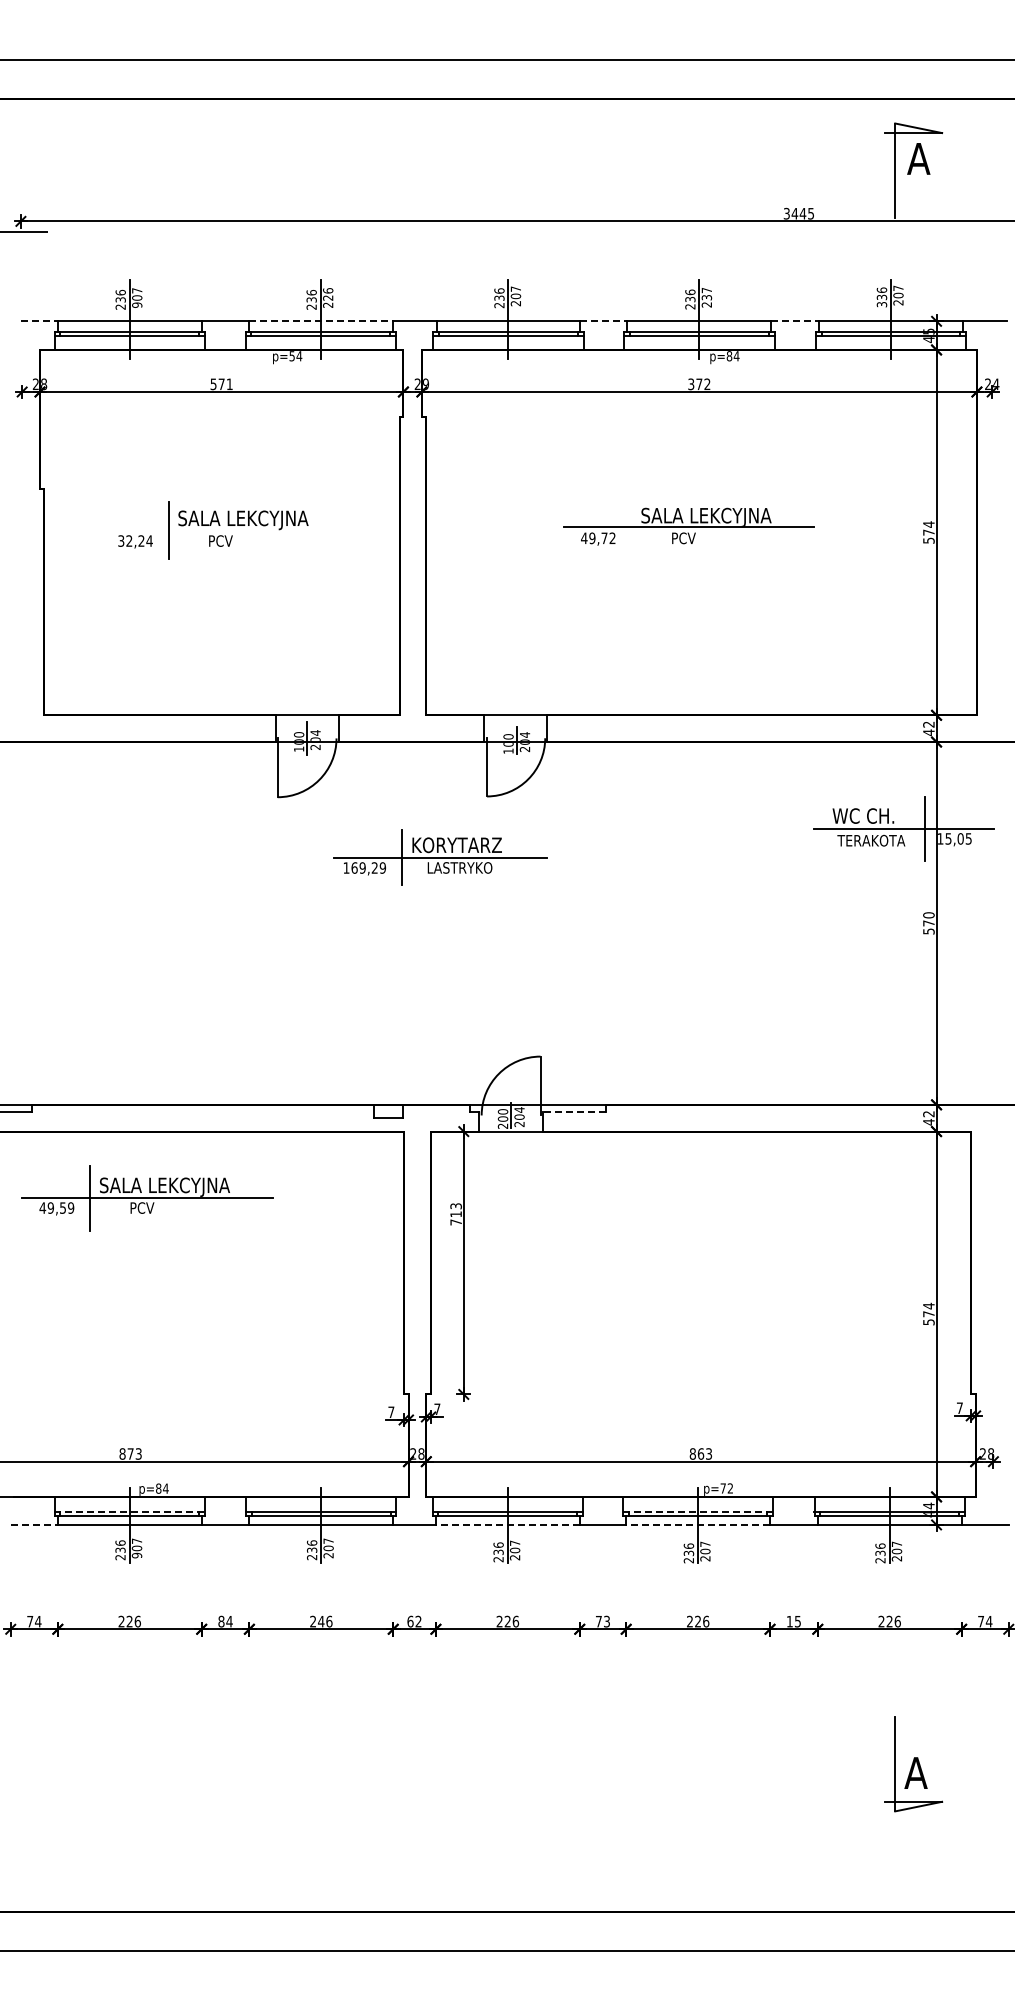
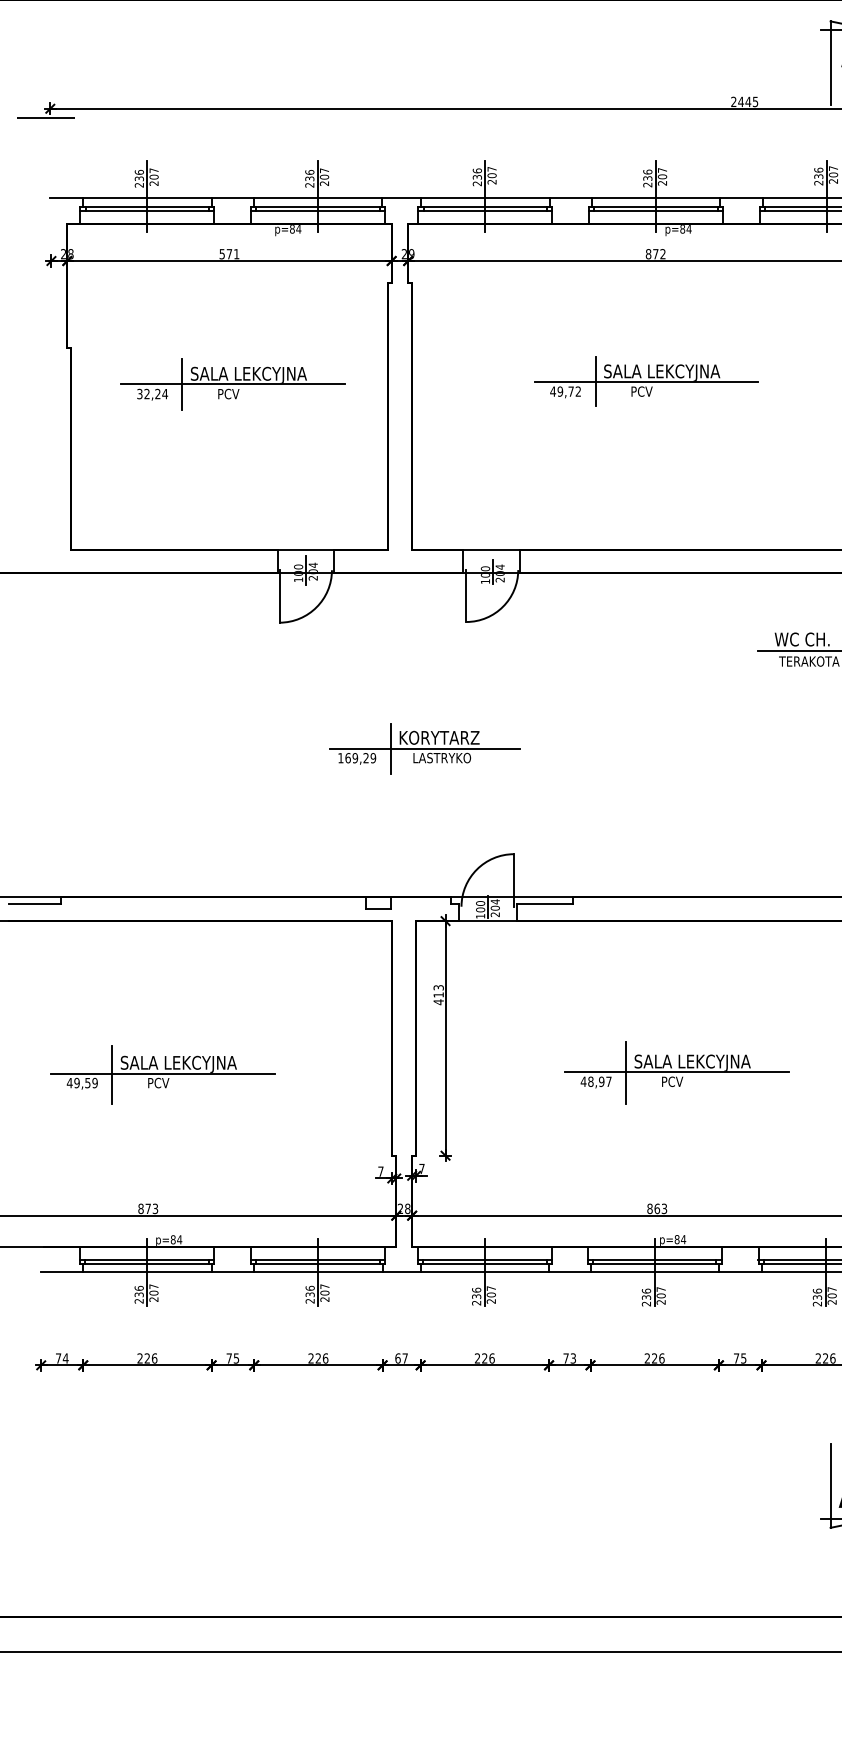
text: (786, 213) -> (733, 101), 3445 -> 2445
text: (328, 294) -> (324, 174), 226 -> 207
text: (706, 297) -> (662, 176), 237 -> 207
text: (137, 304) -> (154, 182), 907 -> 207
text: (882, 304) -> (819, 182), 336 -> 236
line: (39, 321) -> (66, 198), dashed -> solid
line: (320, 321) -> (317, 198), dashed -> solid
line: (603, 321) -> (570, 198), dashed -> solid
line: (795, 321) -> (741, 198), dashed -> solid
text: (291, 356) -> (291, 229), p=54 -> p=84
text: (691, 384) -> (648, 254), 372 -> 872
line: (631, 526) -> (595, 381), added
line: (225, 530) -> (232, 384), added
part: (440, 857) -> (424, 748), moved
line: (574, 1112) -> (544, 904), dashed -> solid
text: (502, 1125) -> (480, 915), 200 -> 100
part: (147, 1198) -> (163, 1074), moved
text: (455, 1222) -> (438, 1002), 713 -> 413
part: (722, 1301) -> (676, 1072), added
text: (726, 1488) -> (680, 1239), p=72 -> p=84
line: (130, 1511) -> (148, 1260), dashed -> solid
line: (698, 1511) -> (655, 1260), dashed -> solid
line: (34, 1524) -> (62, 1271), dashed -> solid
line: (507, 1524) -> (484, 1271), dashed -> solid
line: (698, 1524) -> (655, 1271), dashed -> solid
text: (137, 1555) -> (154, 1299), 907 -> 207
text: (225, 1621) -> (232, 1358), 84 -> 75
text: (321, 1621) -> (318, 1358), 246 -> 226
text: (418, 1621) -> (405, 1358), 62 -> 67
text: (789, 1621) -> (736, 1358), 15 -> 75

